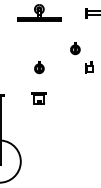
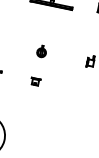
part: (75, 48) -> (81, 40), removed
part: (39, 98) -> (35, 81), size x0.62

